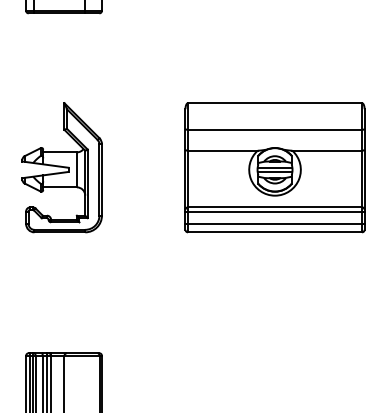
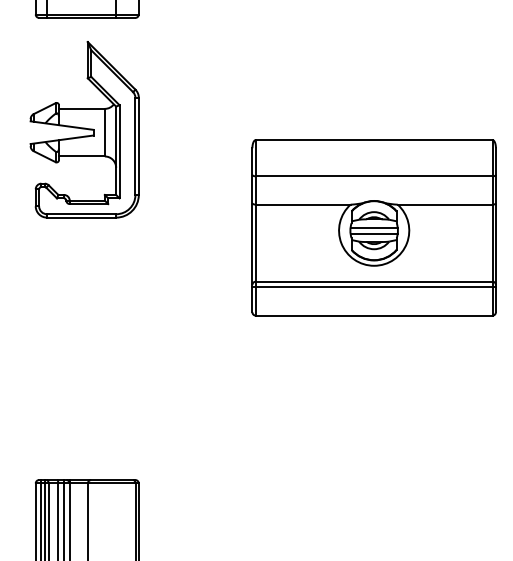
part: (61, 167) -> (84, 129), moved
line: (274, 224) -> (373, 304), removed

